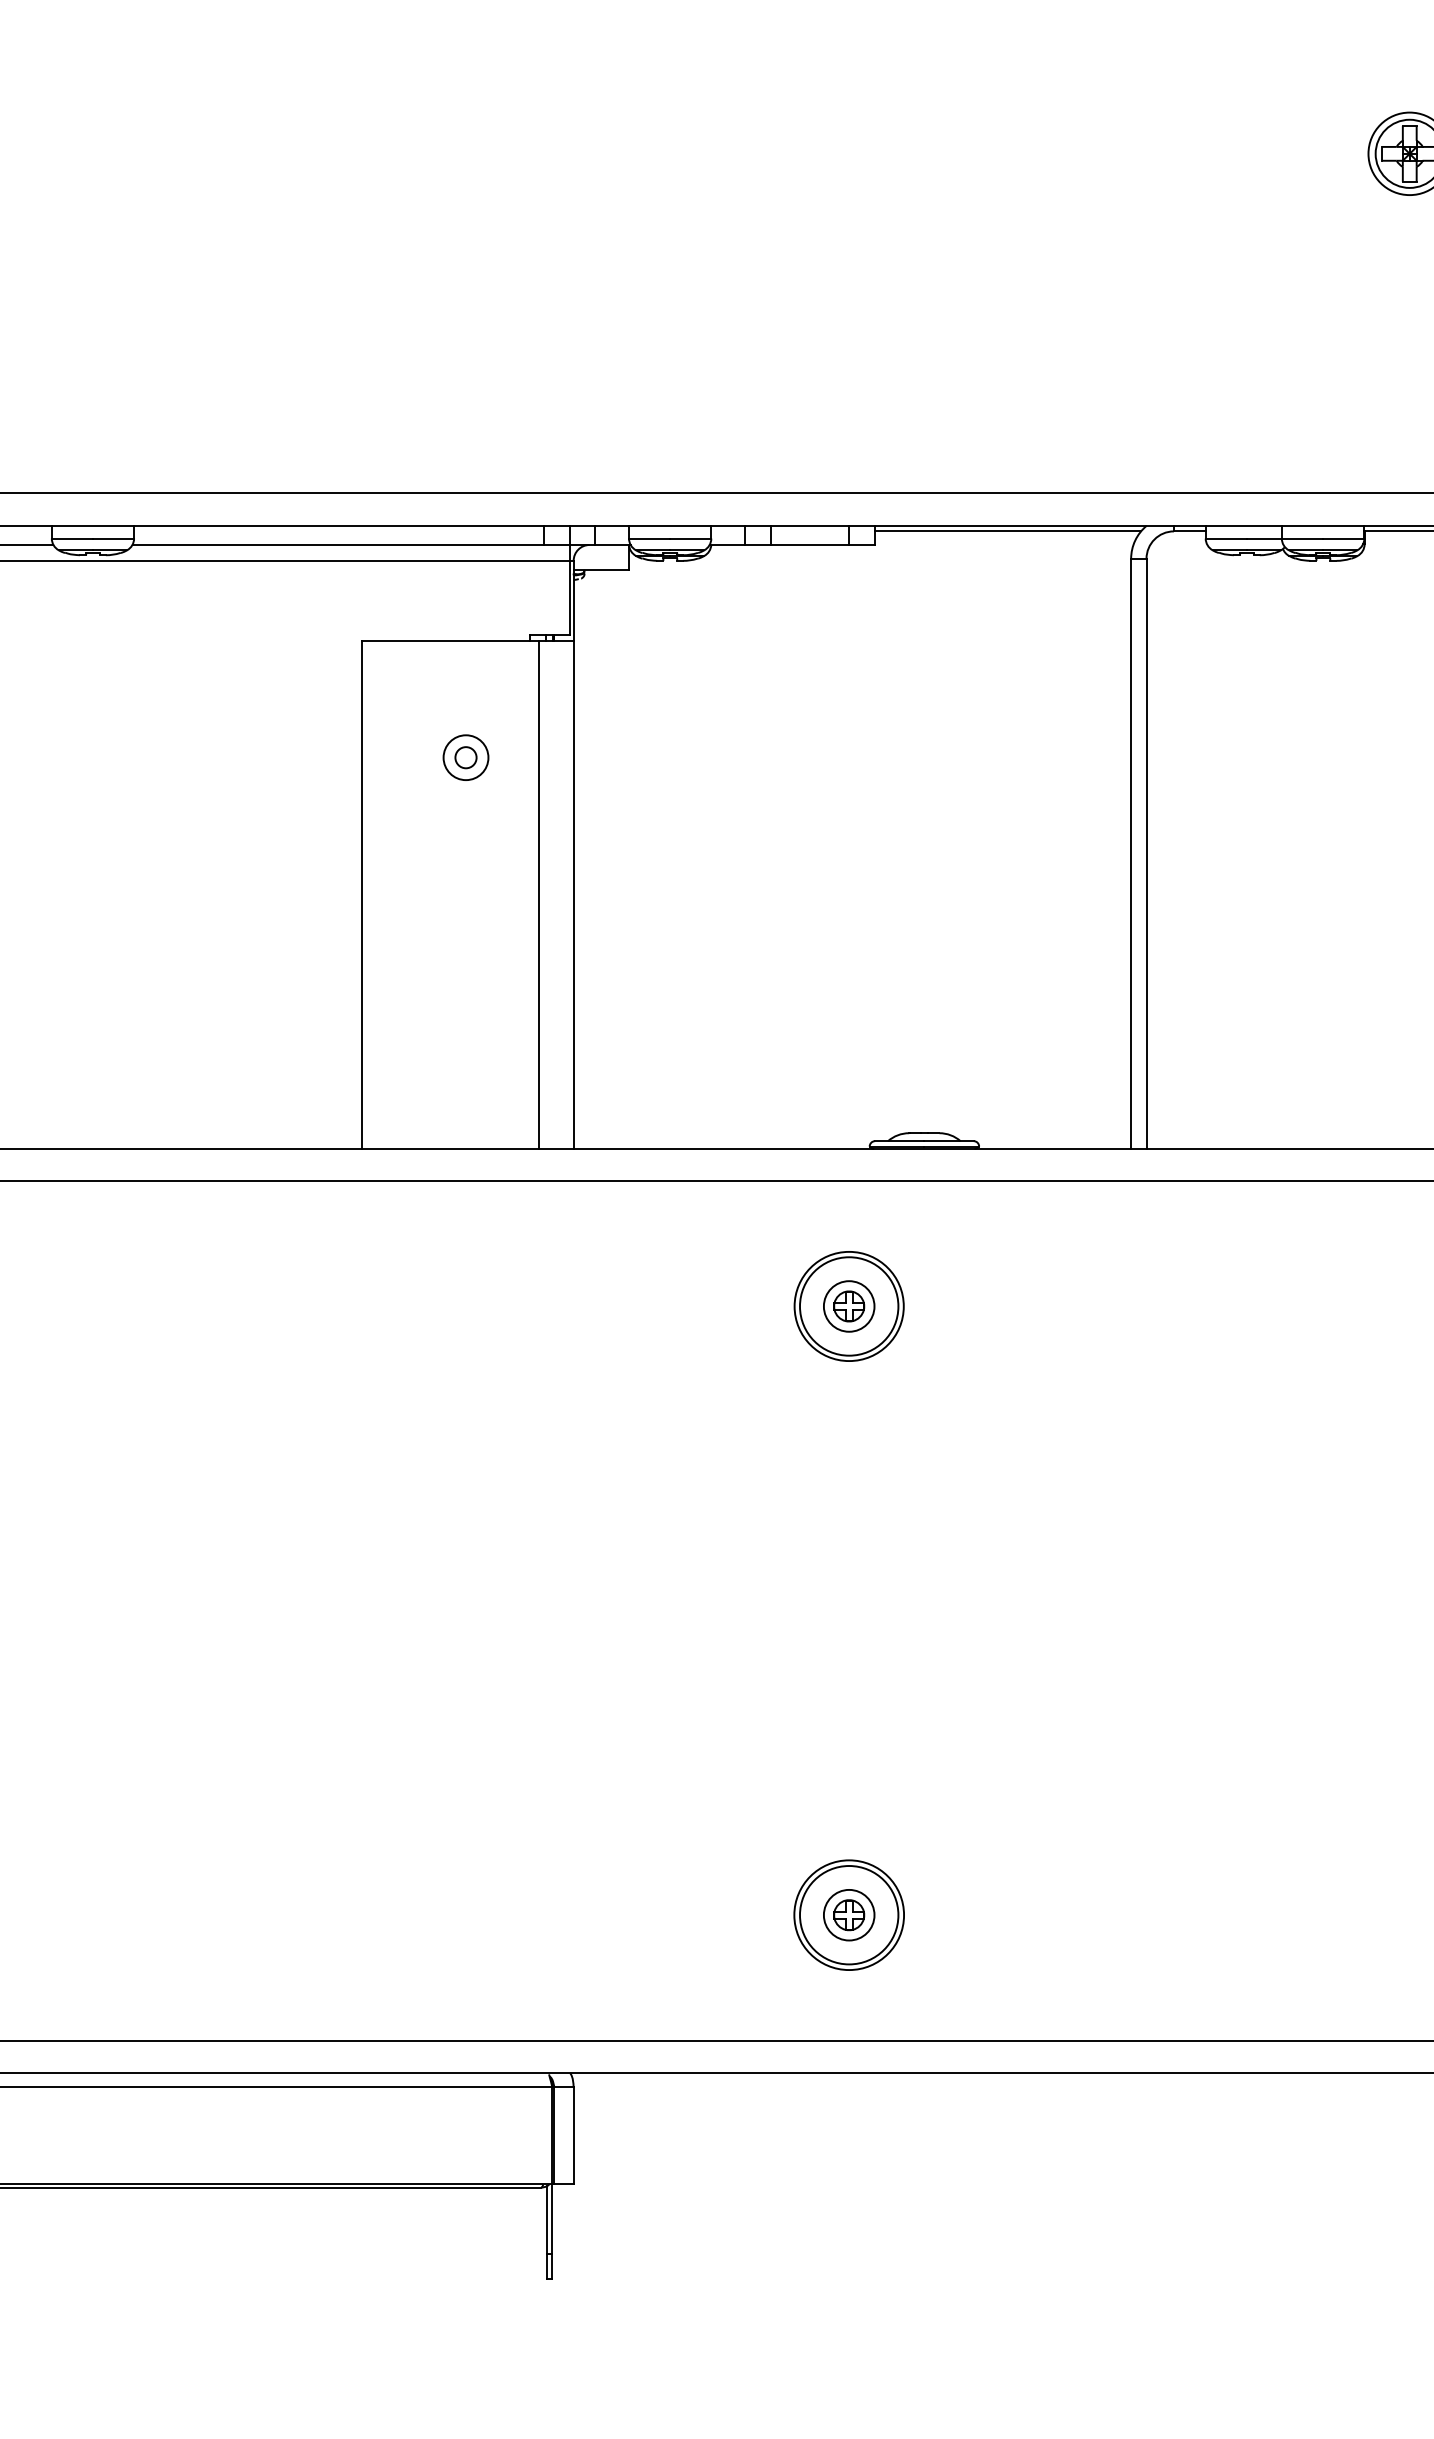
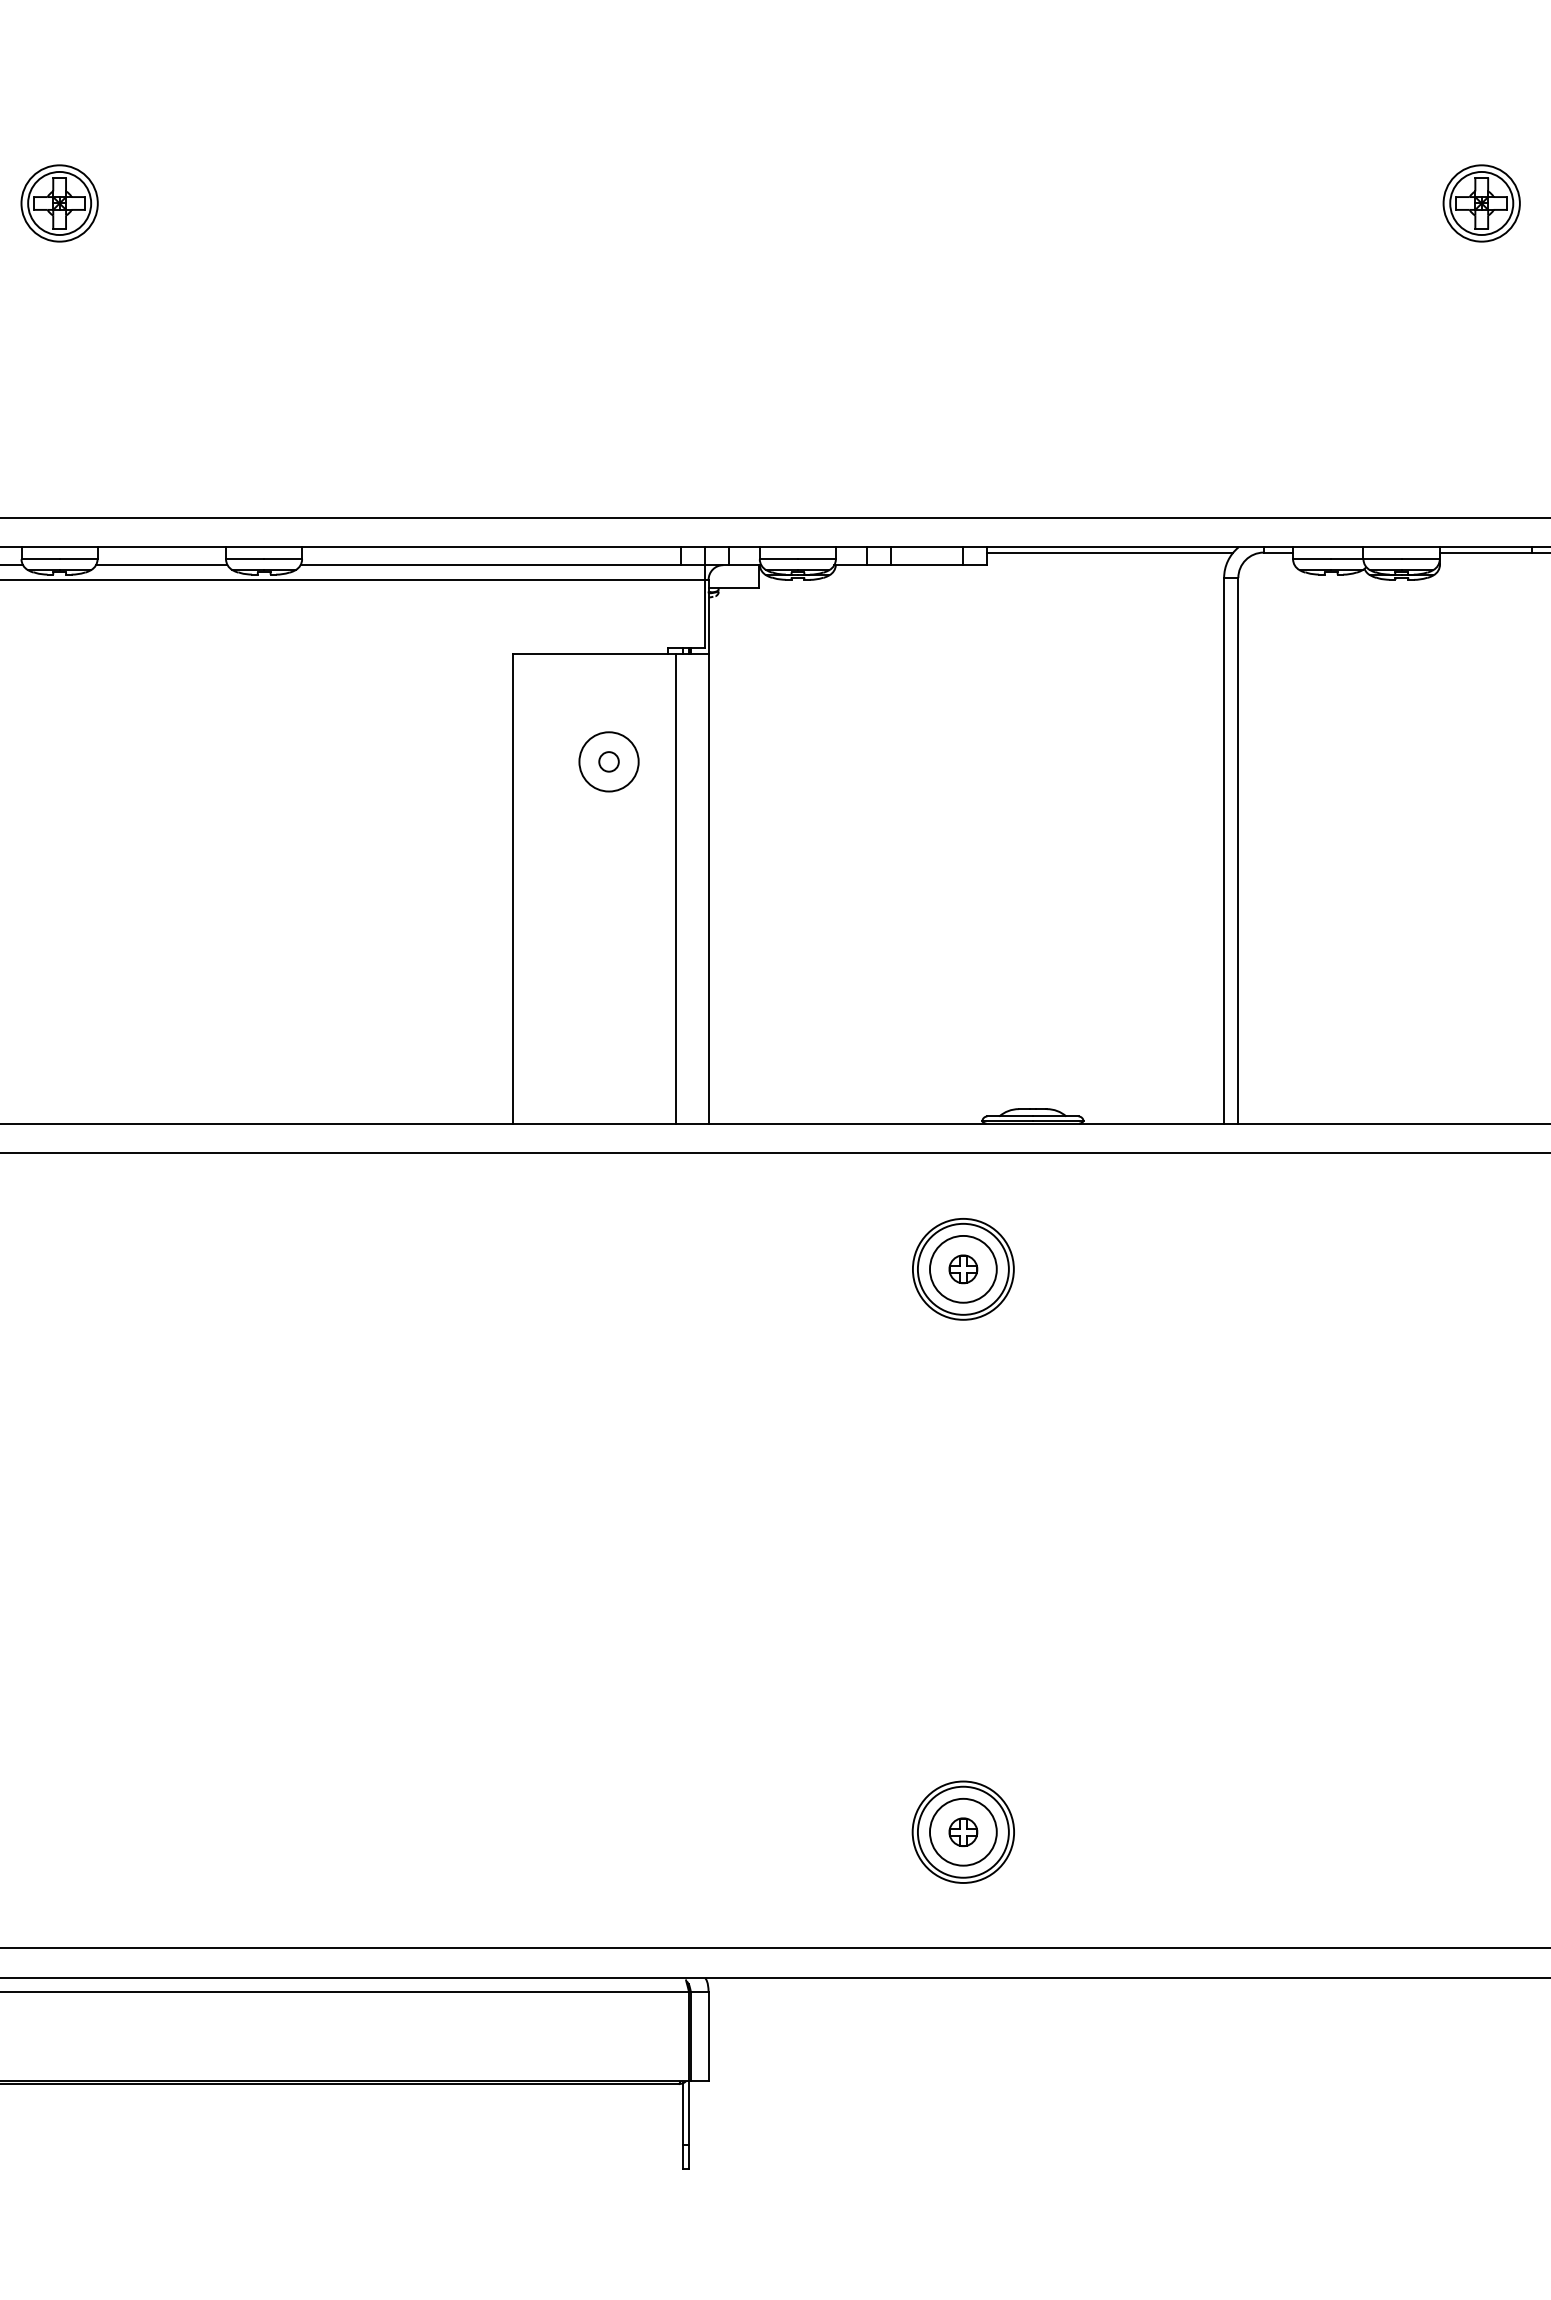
circle: (465, 757) -> (608, 761), size x1.43
circle: (848, 1305) -> (962, 1268), size x1.43
circle: (848, 1914) -> (962, 1831), size x1.43

